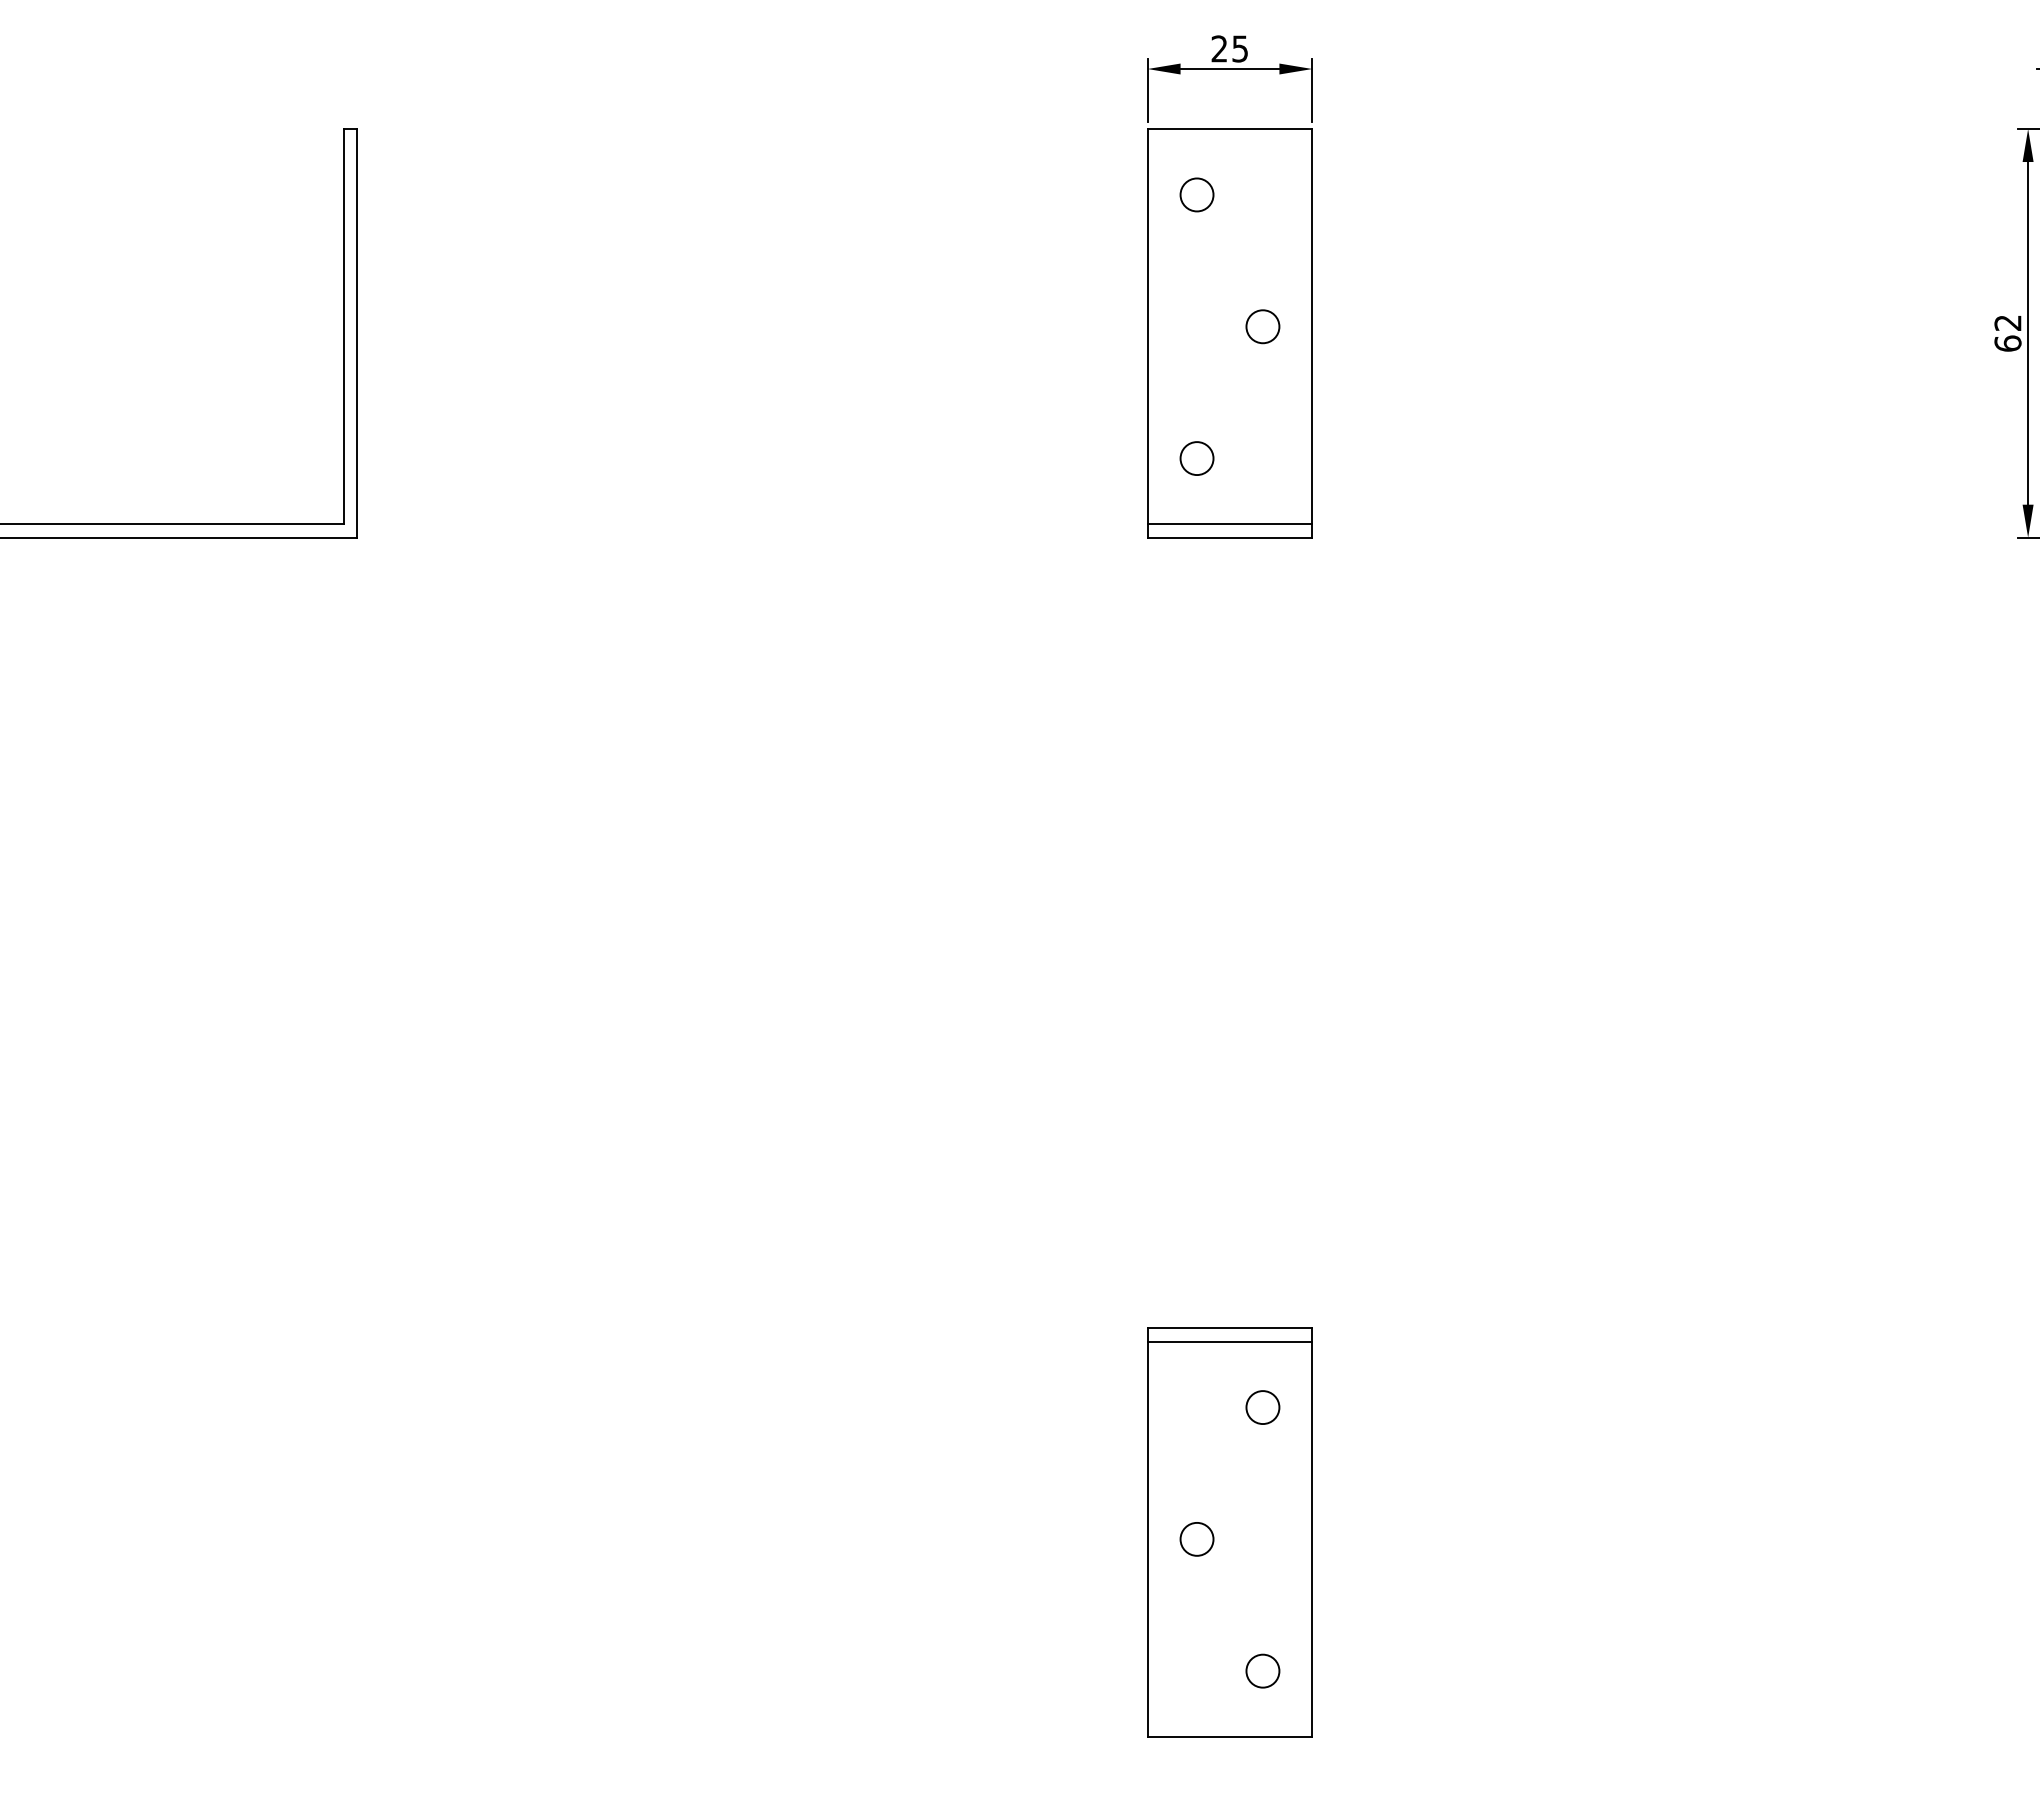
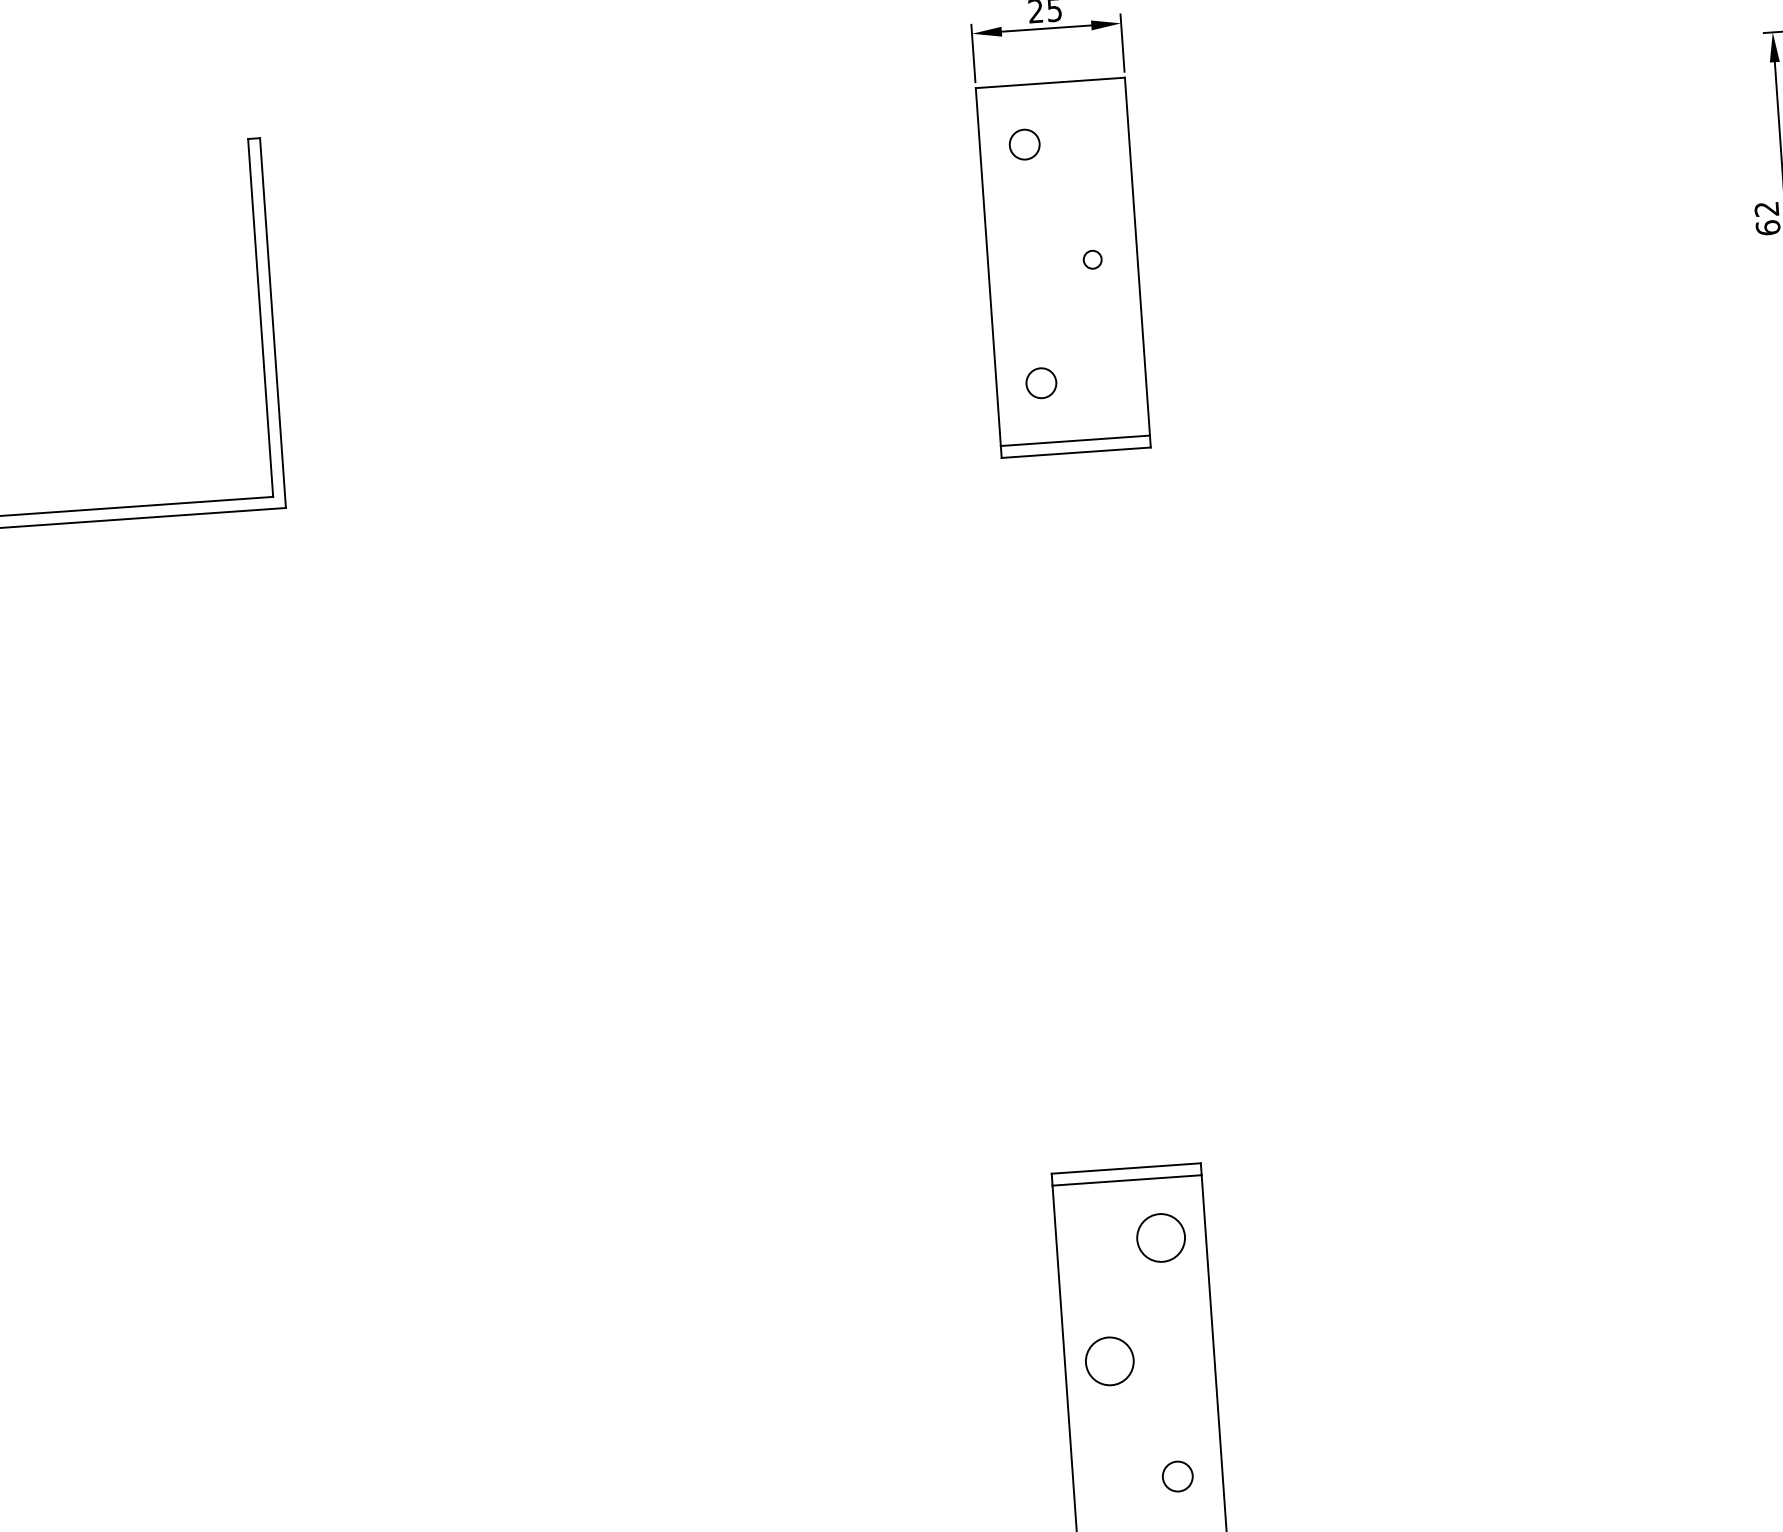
circle: (1262, 326) -> (1092, 259), size x0.6
circle: (1262, 1407) -> (1160, 1237), size x1.6
circle: (1196, 1539) -> (1109, 1361), size x1.6

